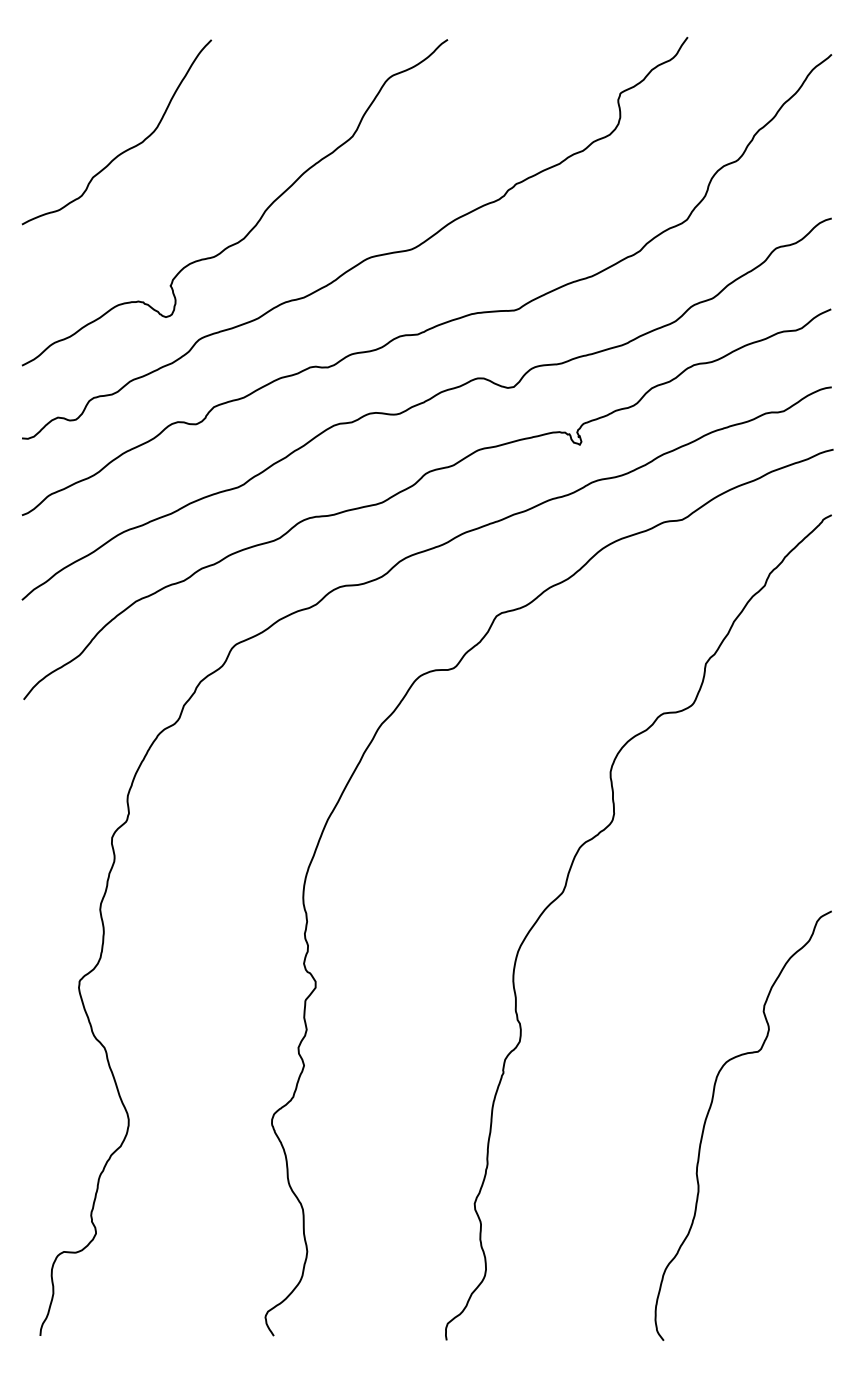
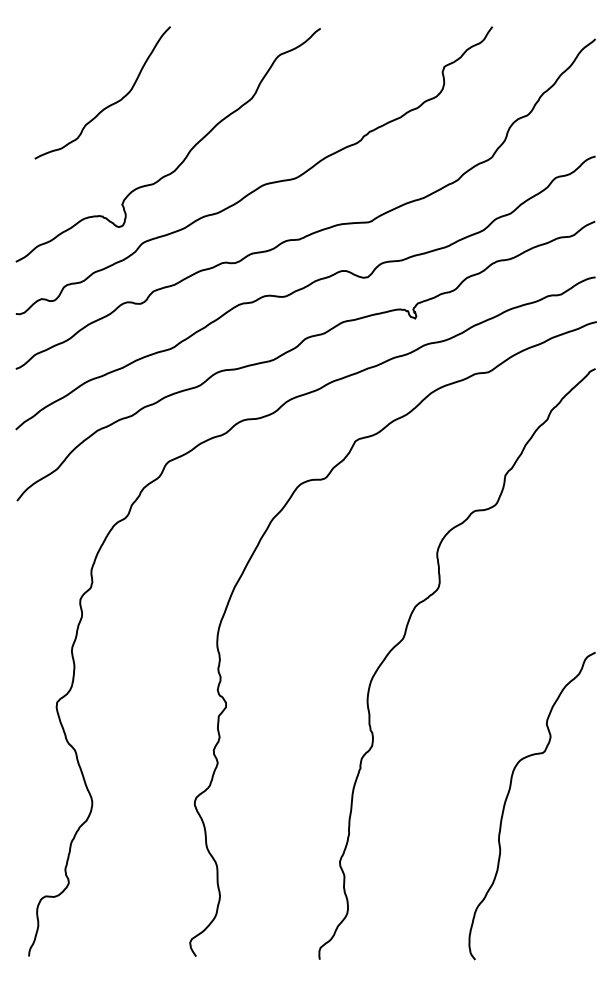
curve: (124, 150) -> (108, 105), moved

